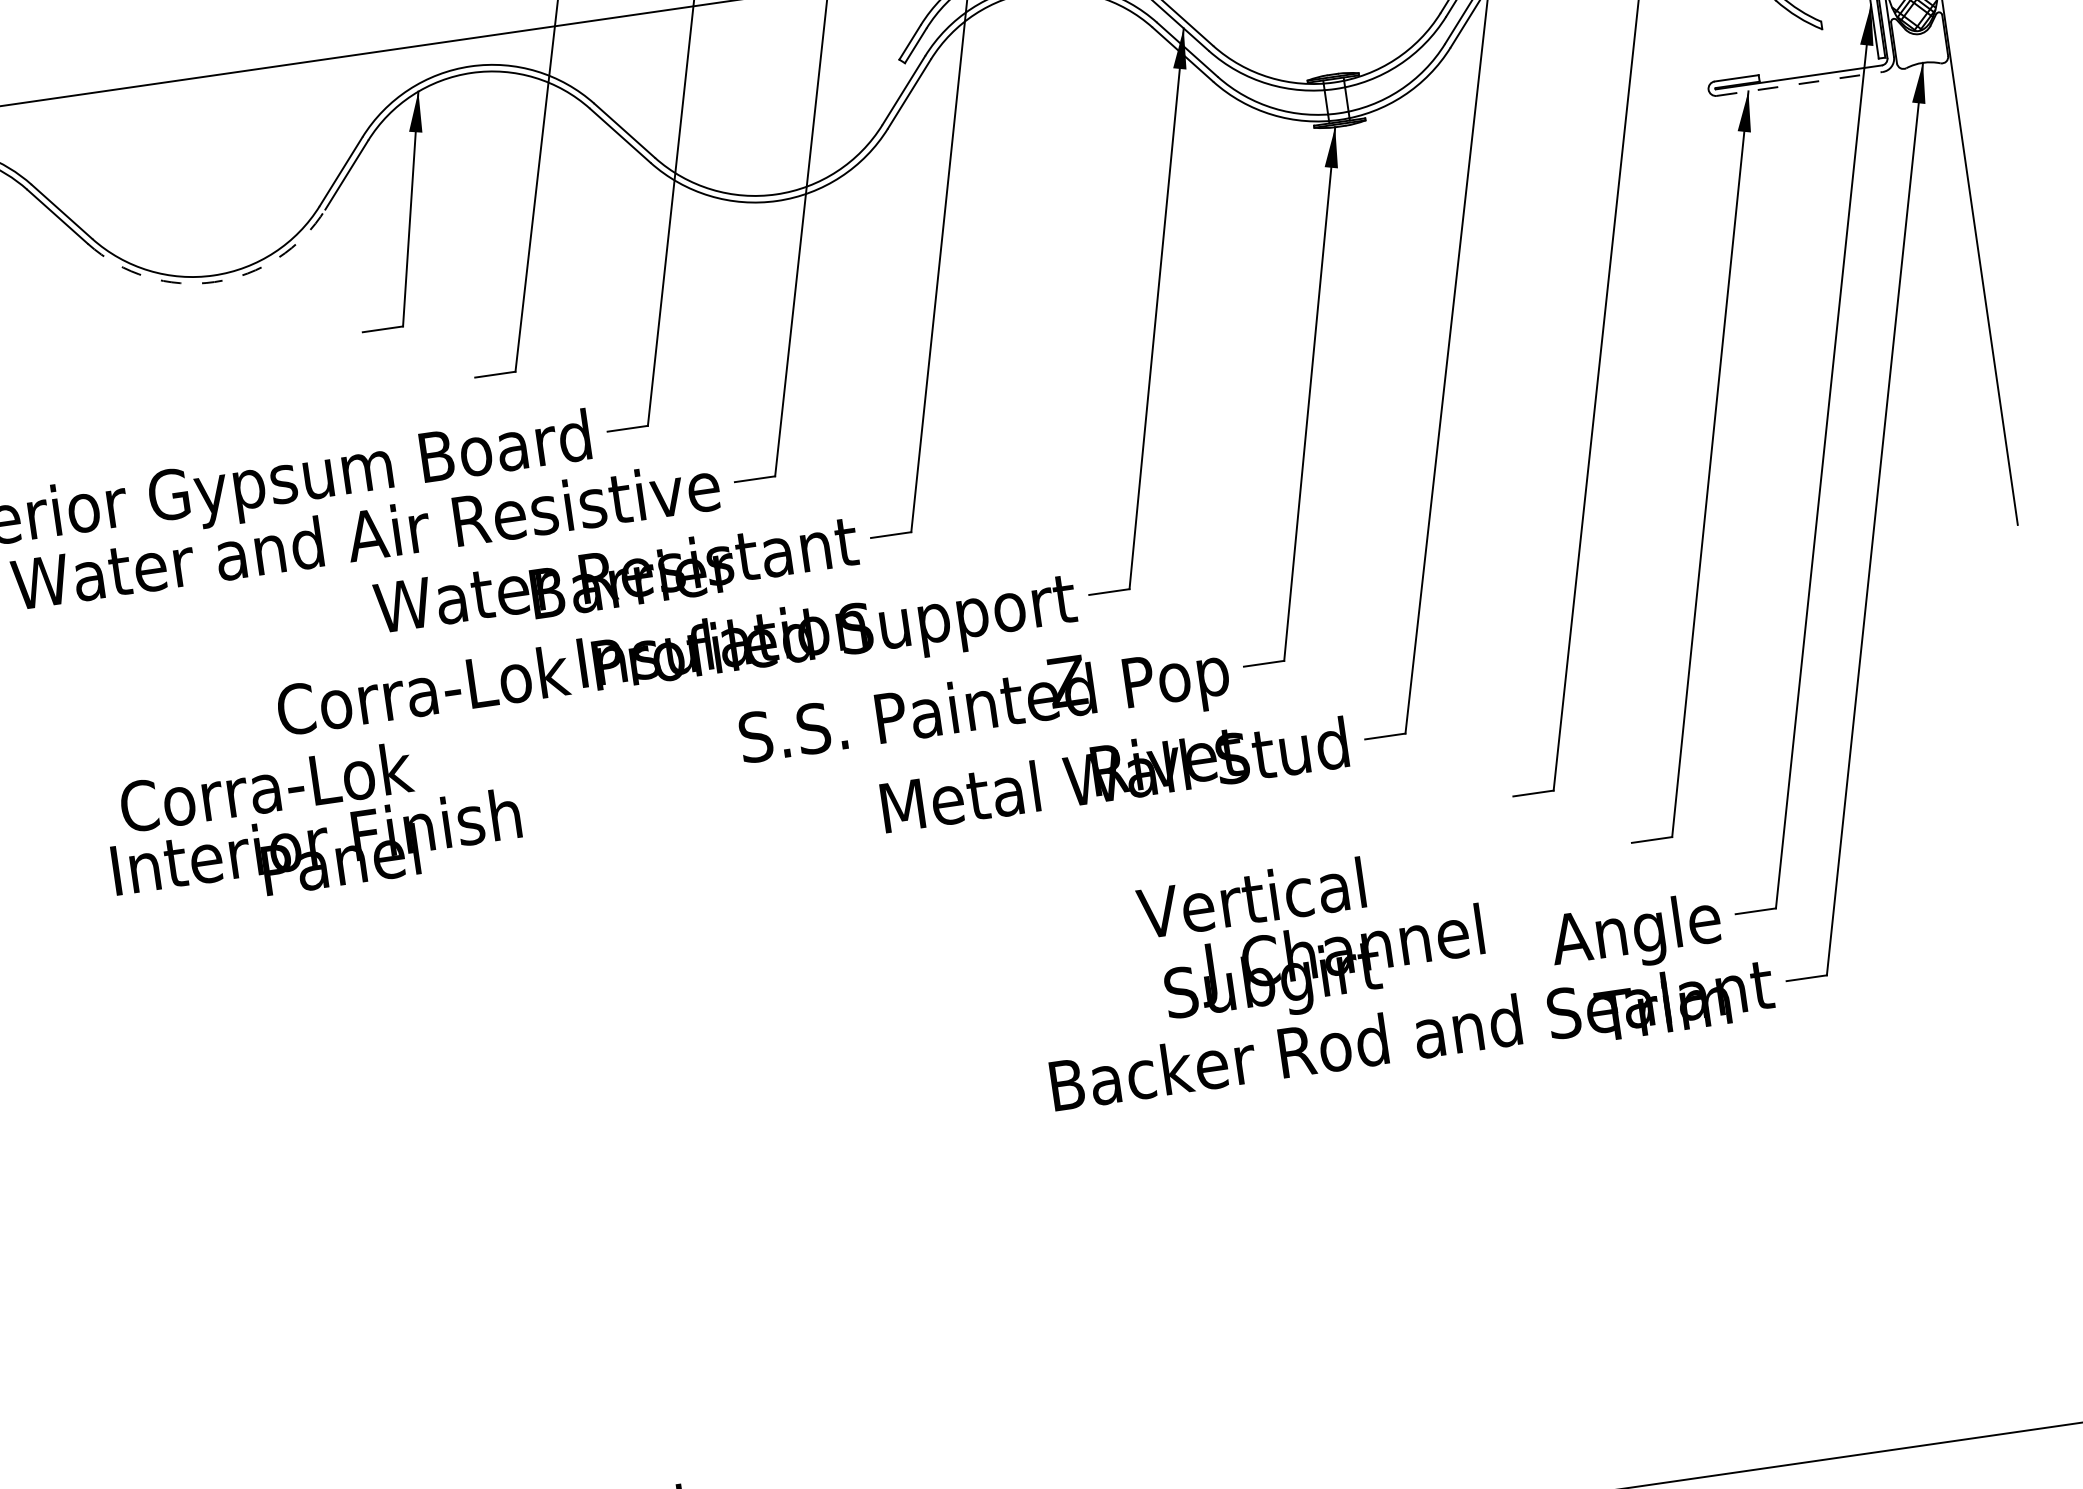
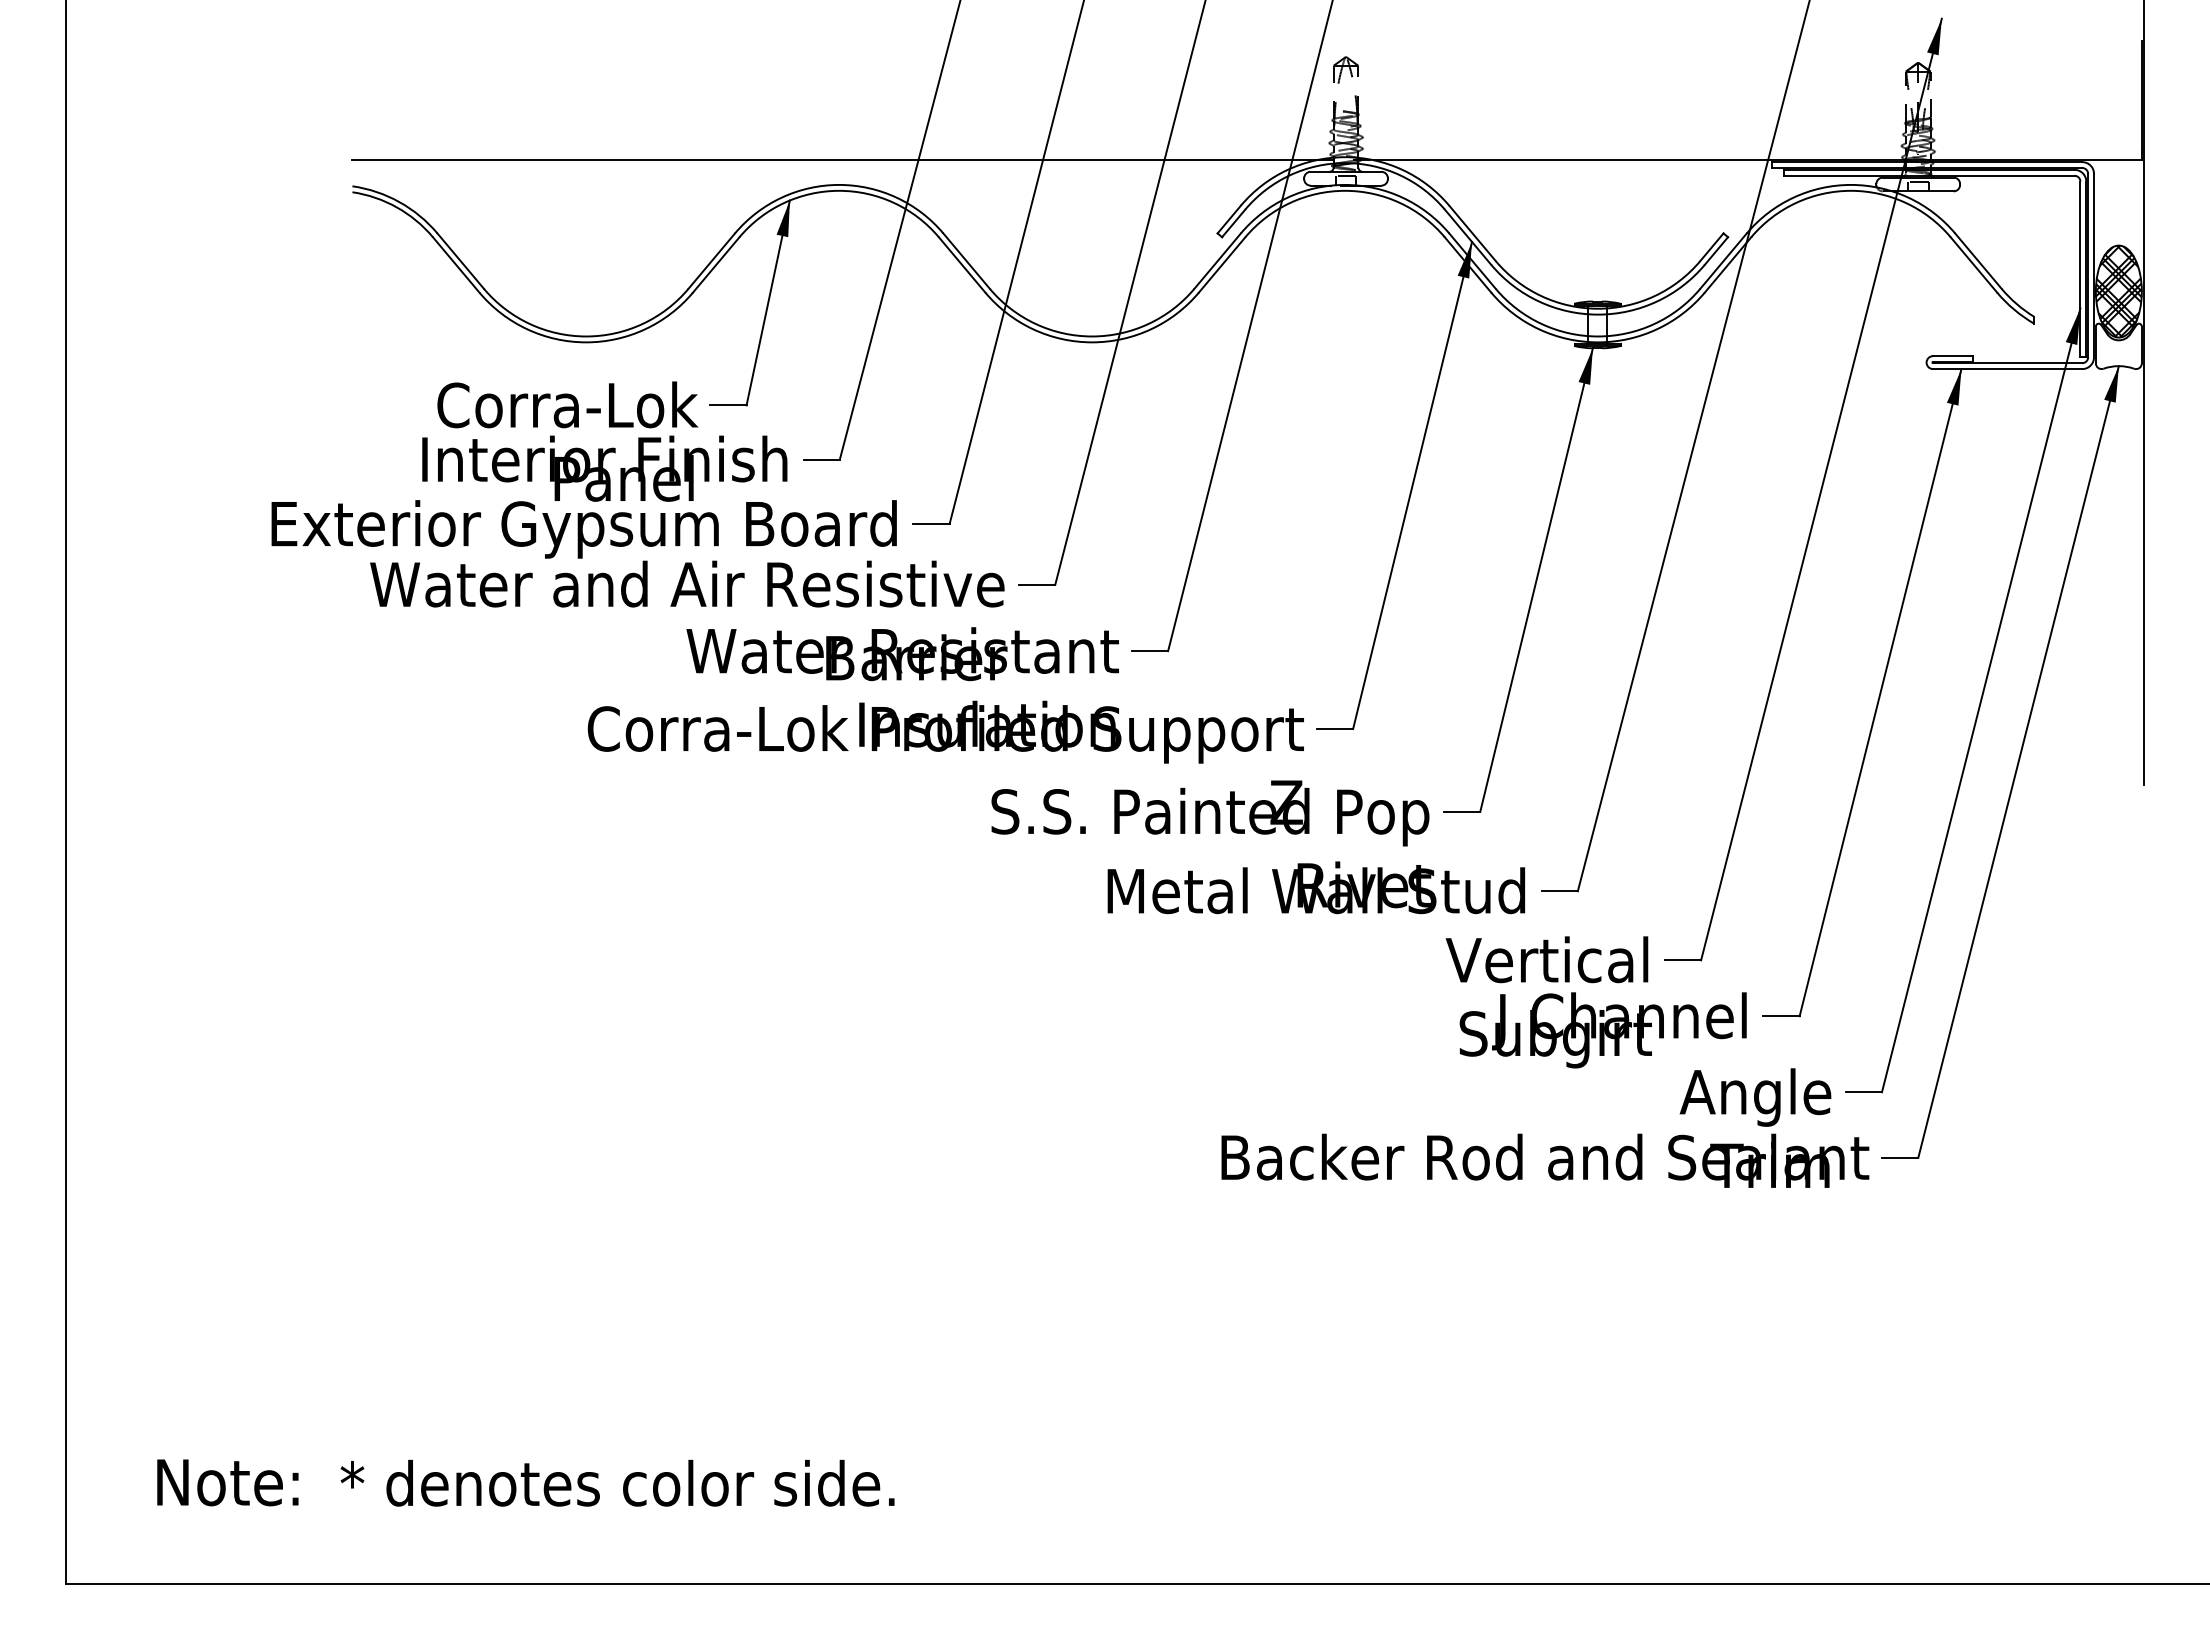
line: (1799, 84) -> (2007, 369), dashed -> solid
arc: (214, 282) -> (586, 342), dashed -> solid
text: (313, 822) -> (604, 441), moved
text: (1311, 938) -> (1595, 1002), moved

